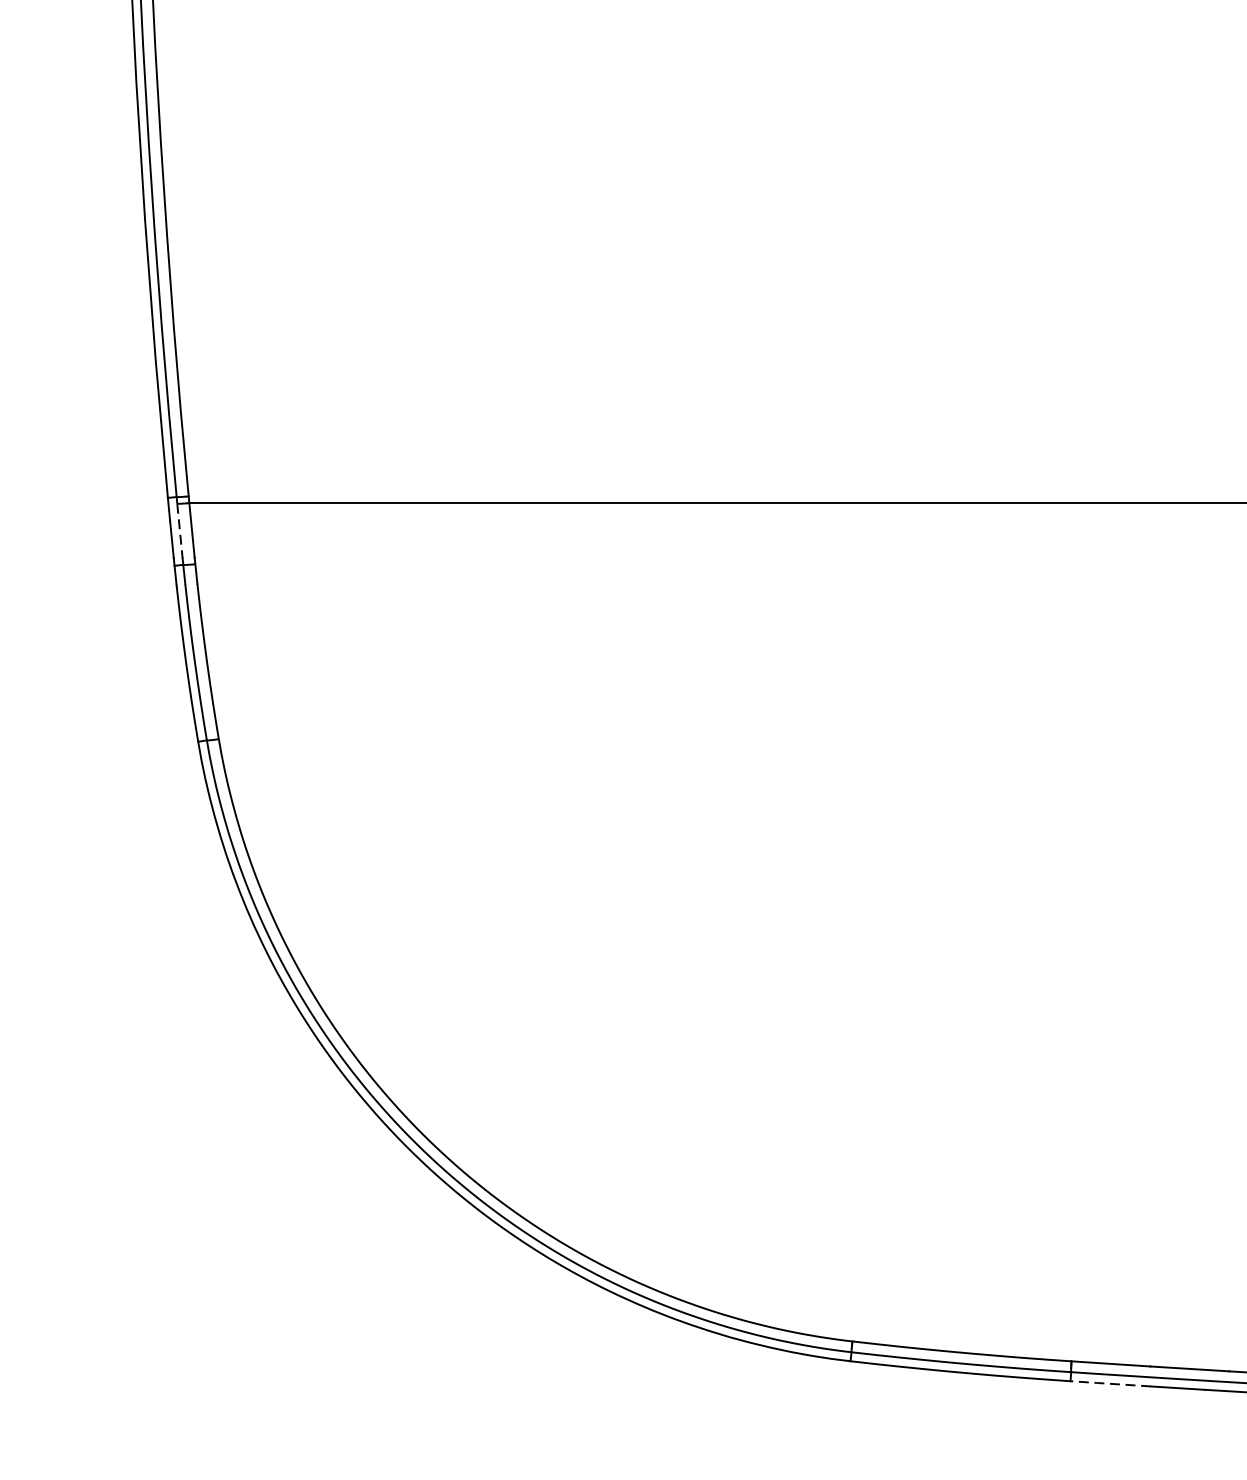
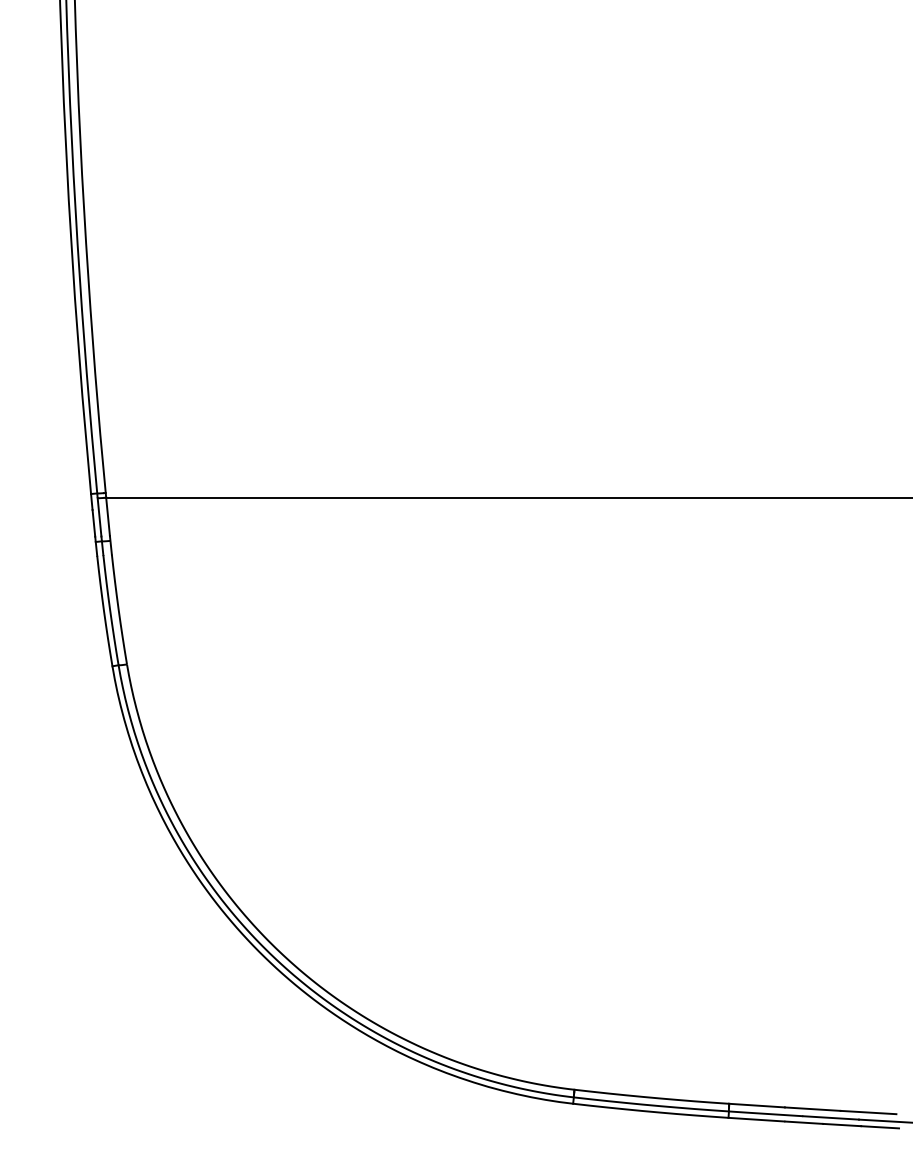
line: (179, 531) -> (99, 517), dashed -> solid
line: (1110, 1383) -> (756, 1119), dashed -> solid

